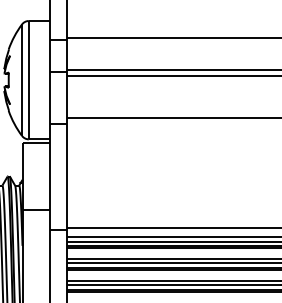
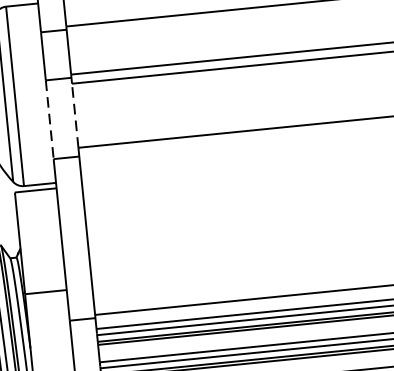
line: (66, 96) -> (74, 115), solid -> dashed
line: (49, 97) -> (48, 119), solid -> dashed

